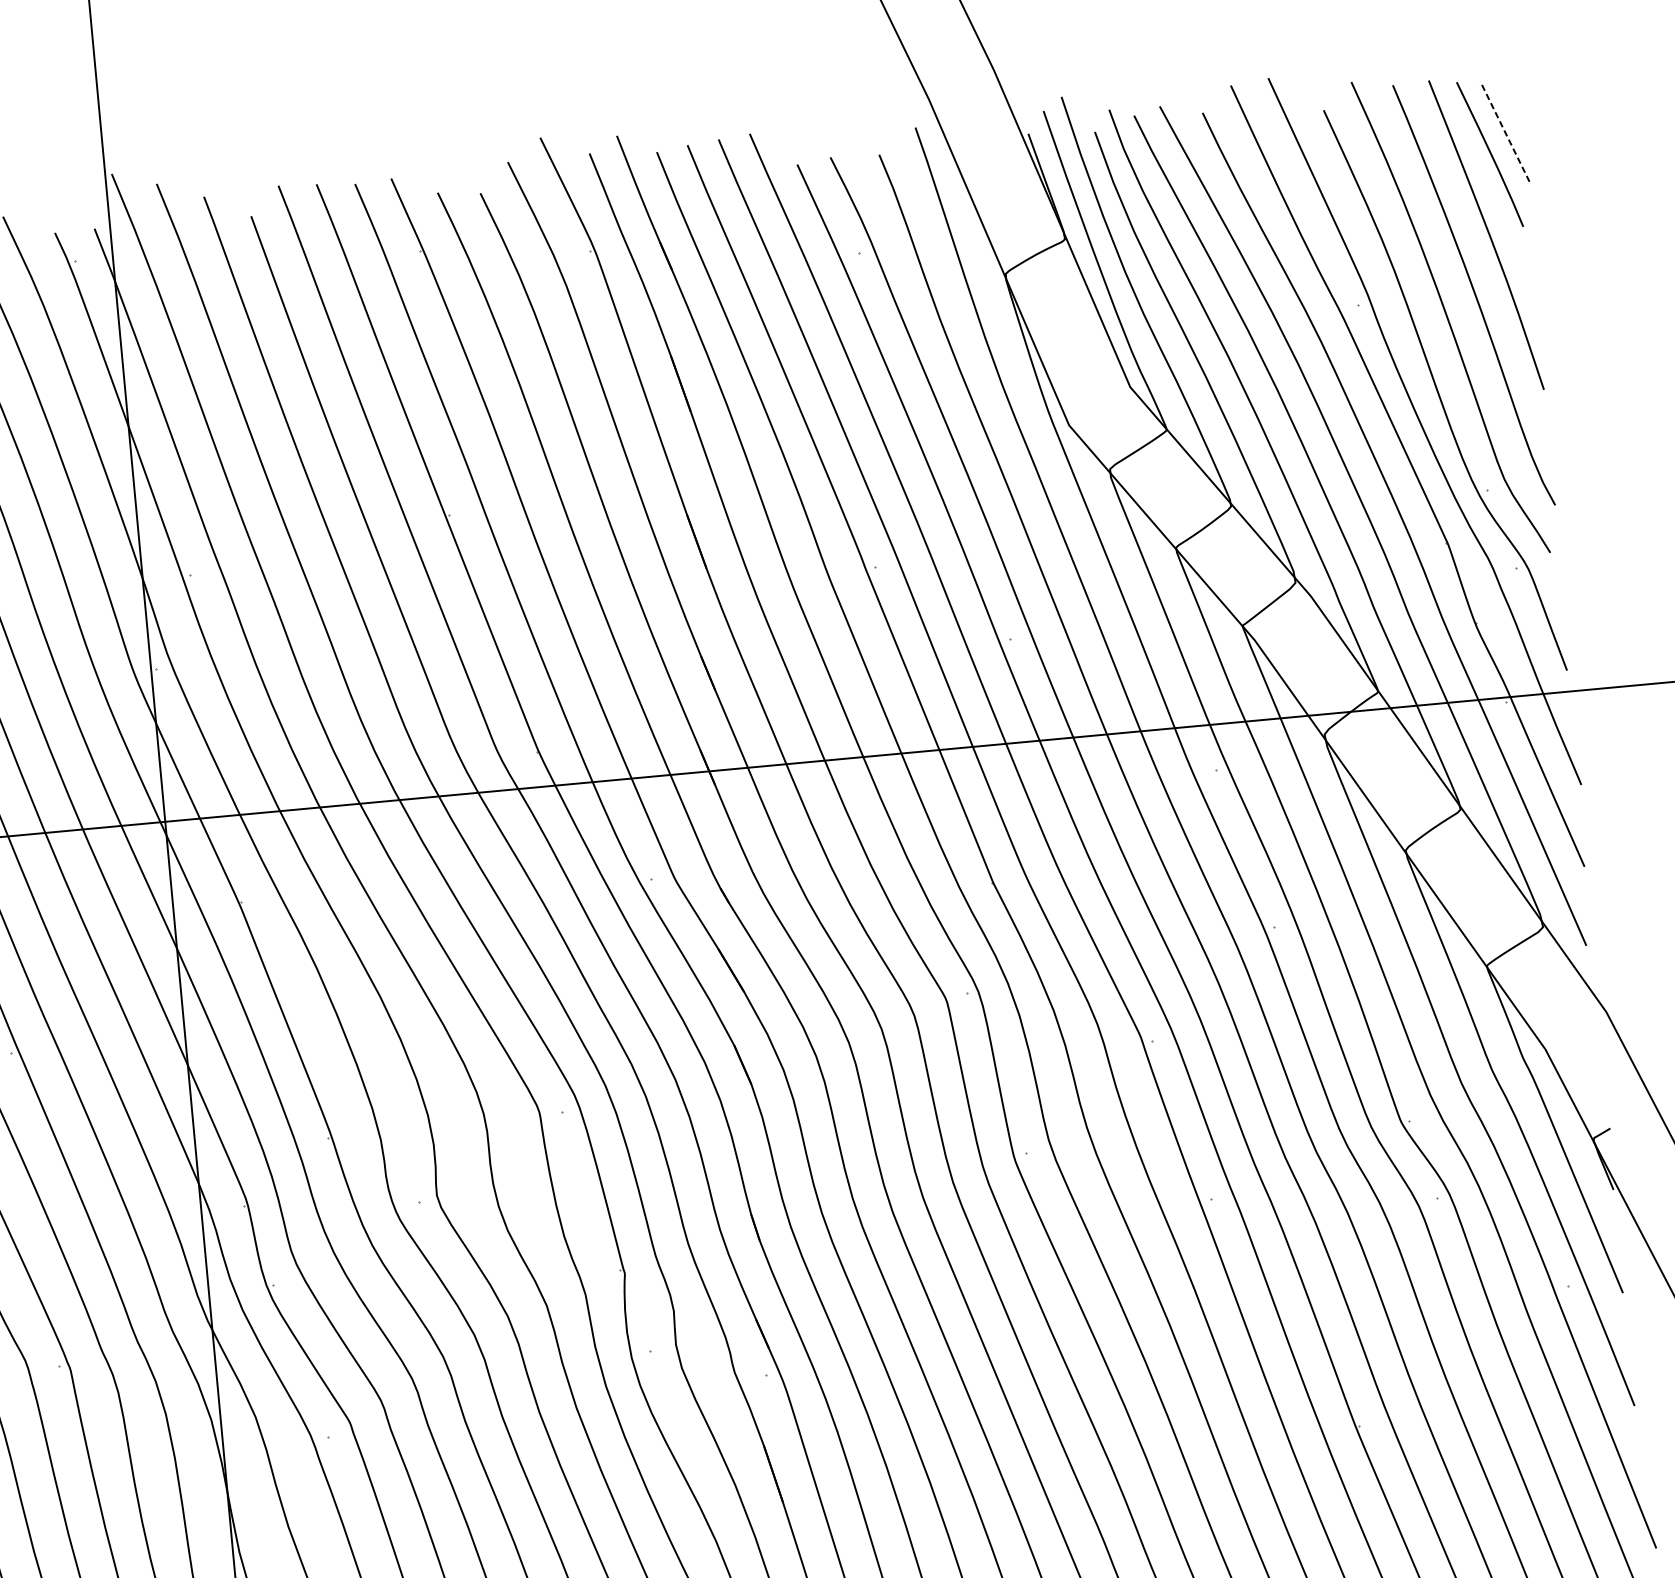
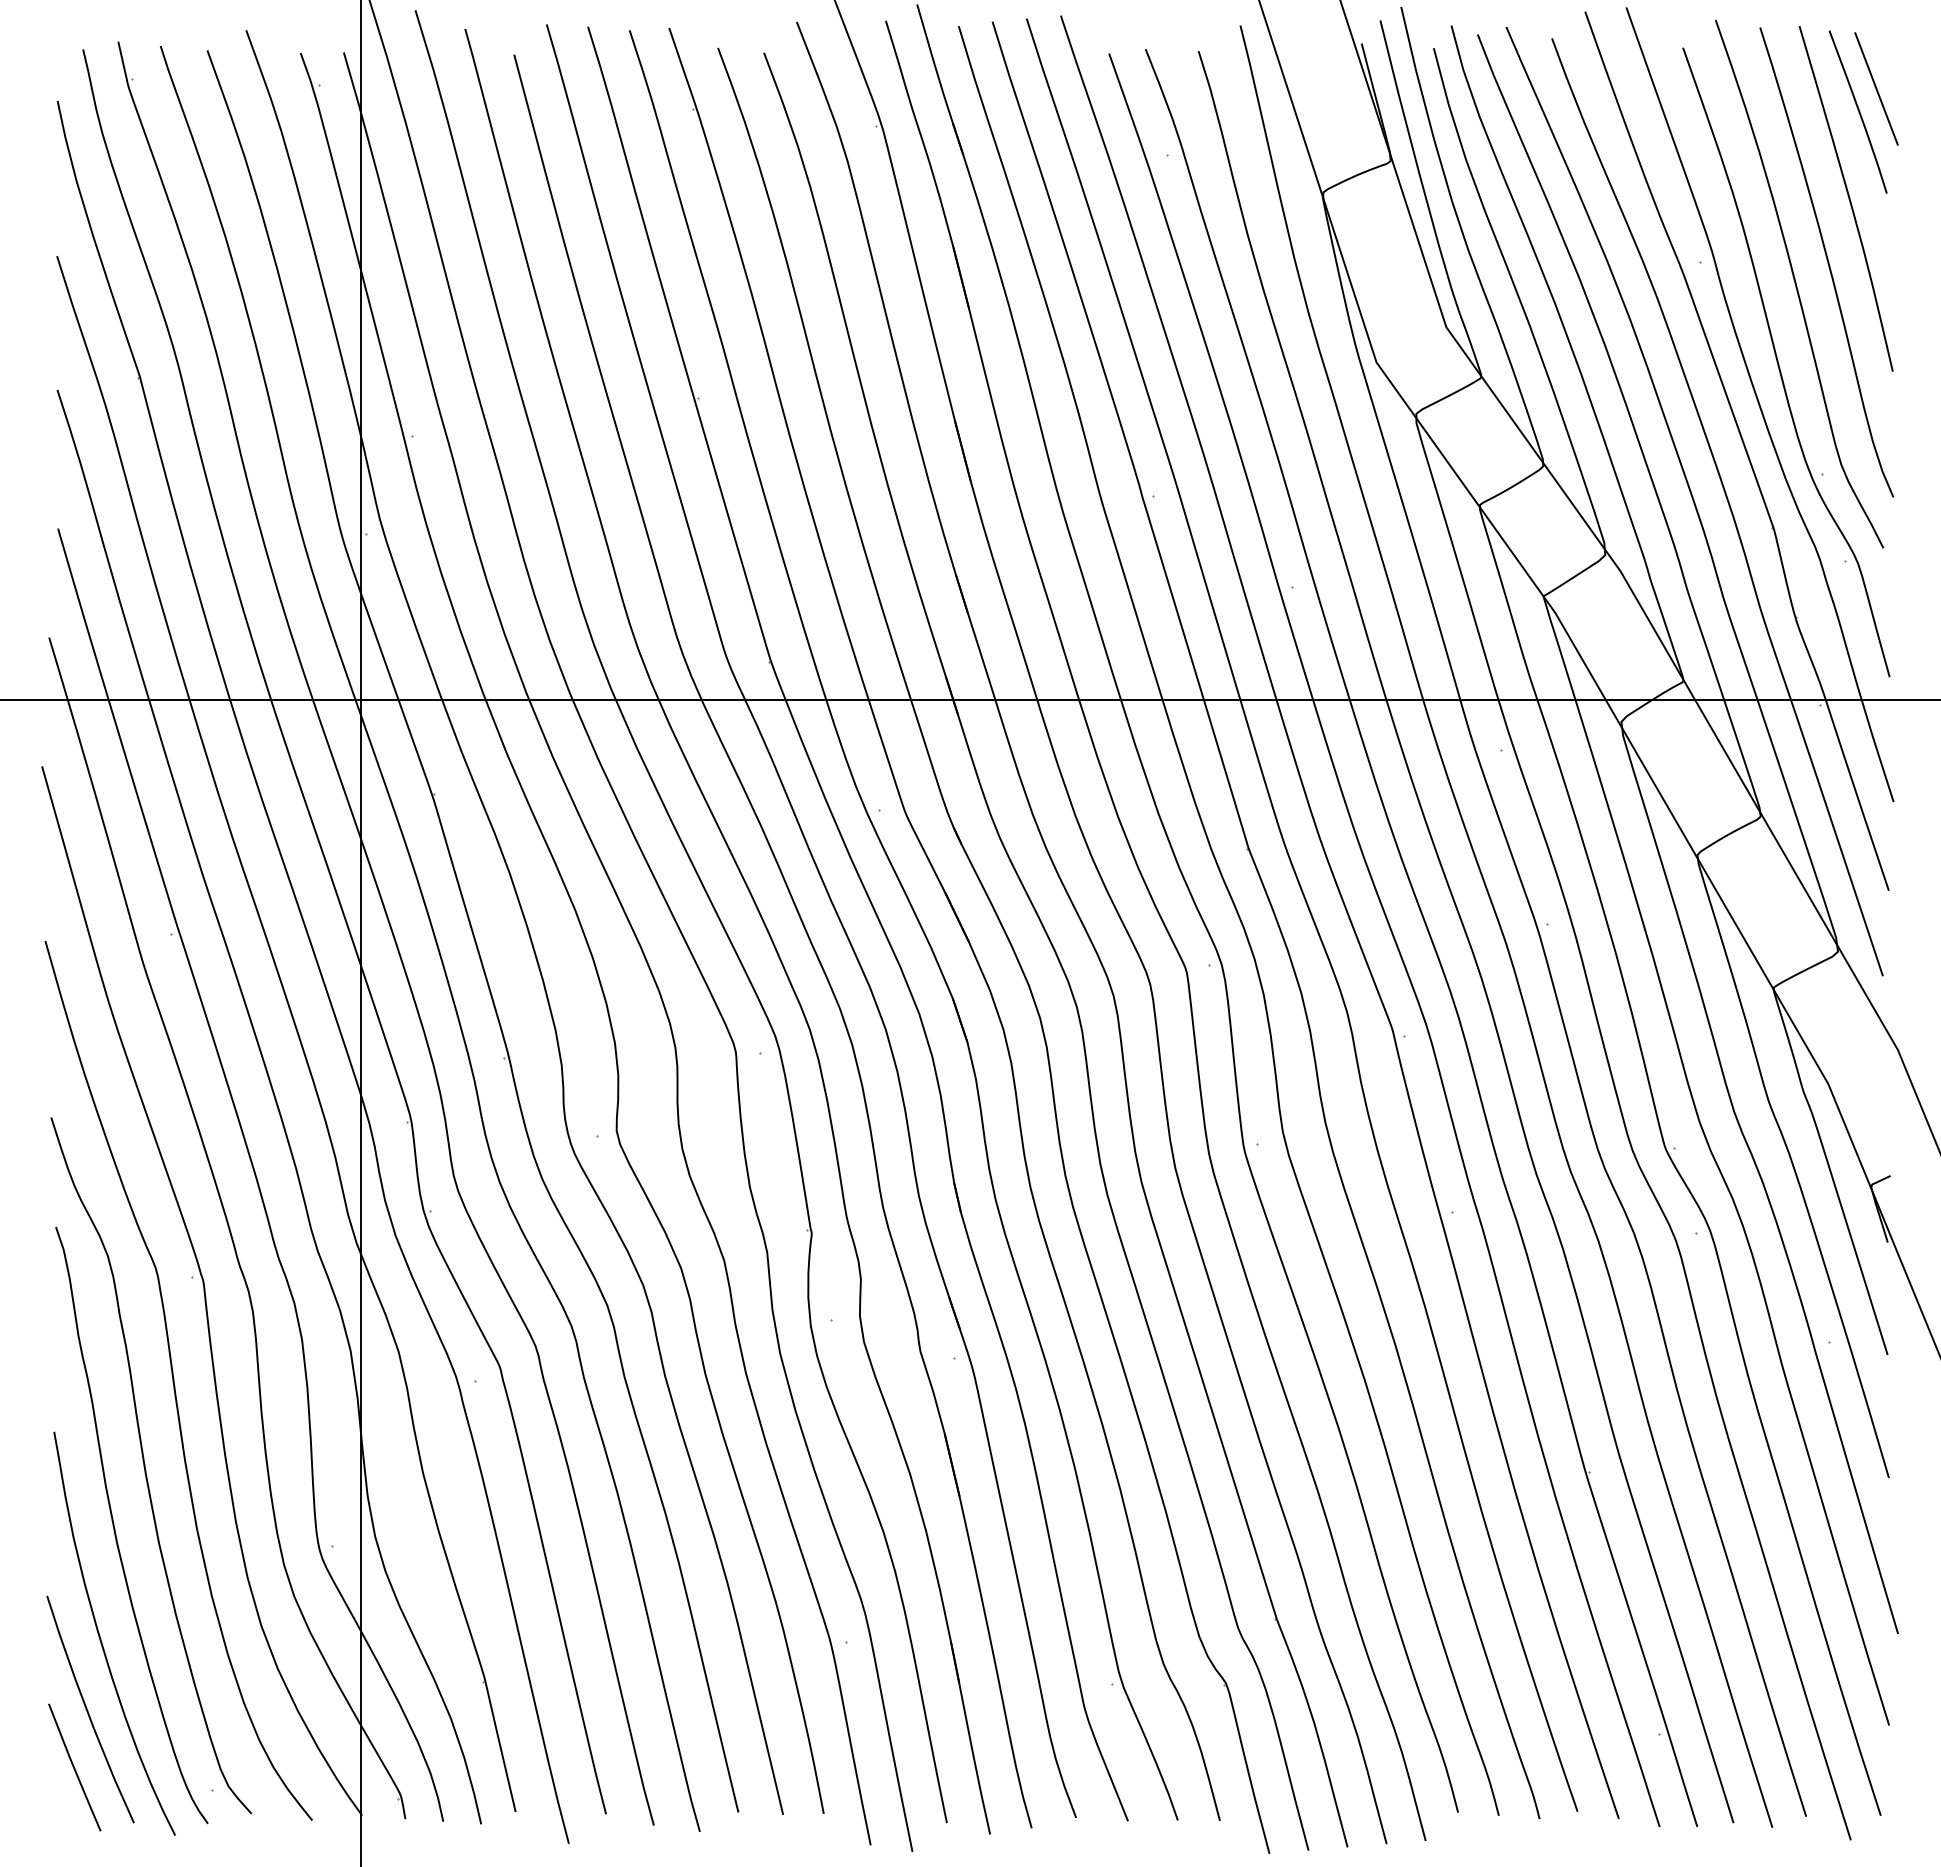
line: (1504, 131) -> (1876, 88), dashed -> solid

